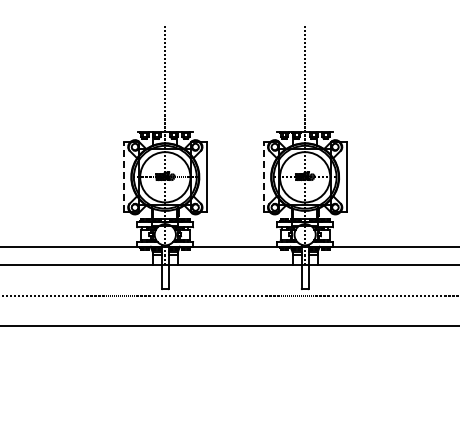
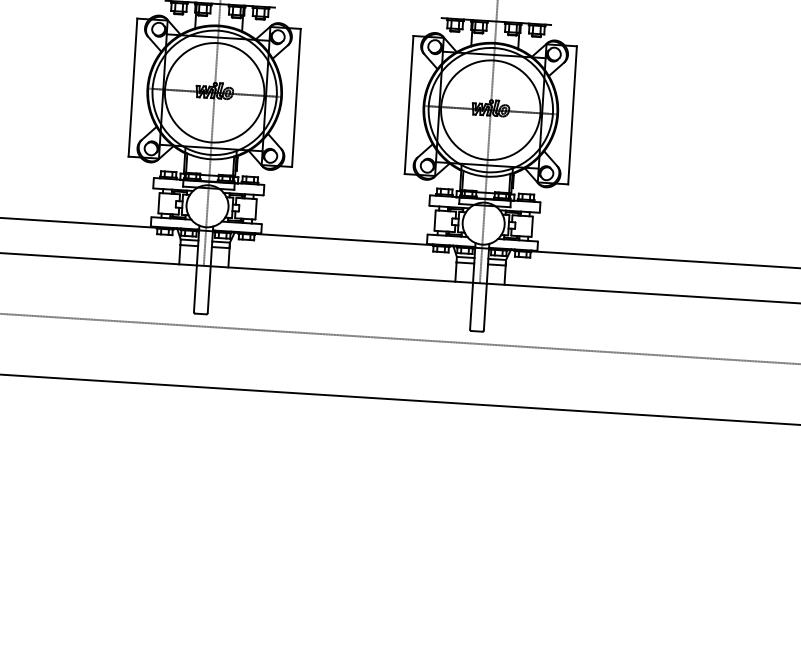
line: (123, 177) -> (132, 88), dashed -> solid
line: (263, 177) -> (408, 105), dashed -> solid

